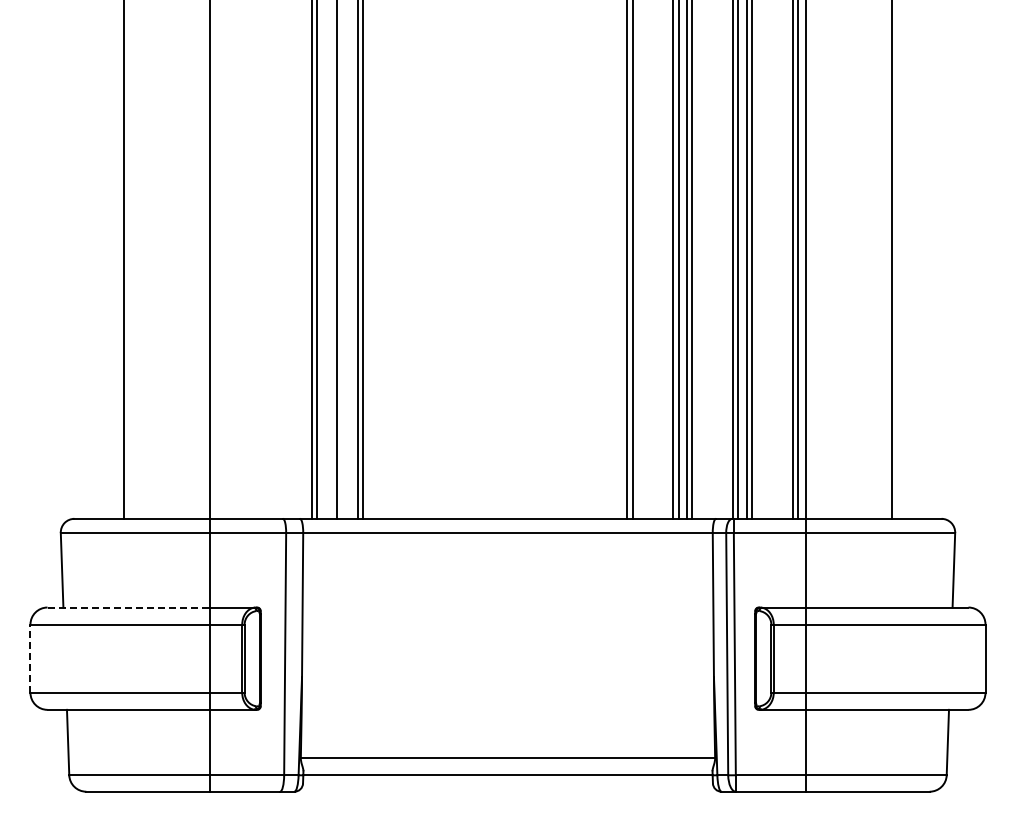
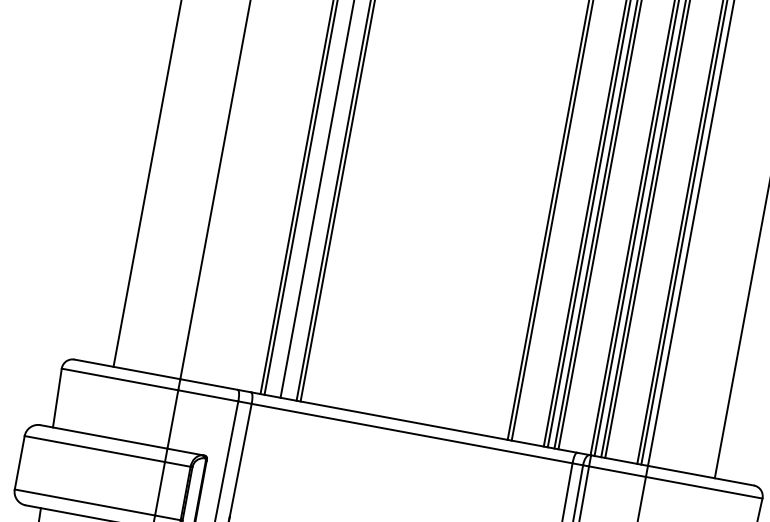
line: (129, 607) -> (104, 437), dashed -> solid
line: (30, 658) -> (19, 462), dashed -> solid

